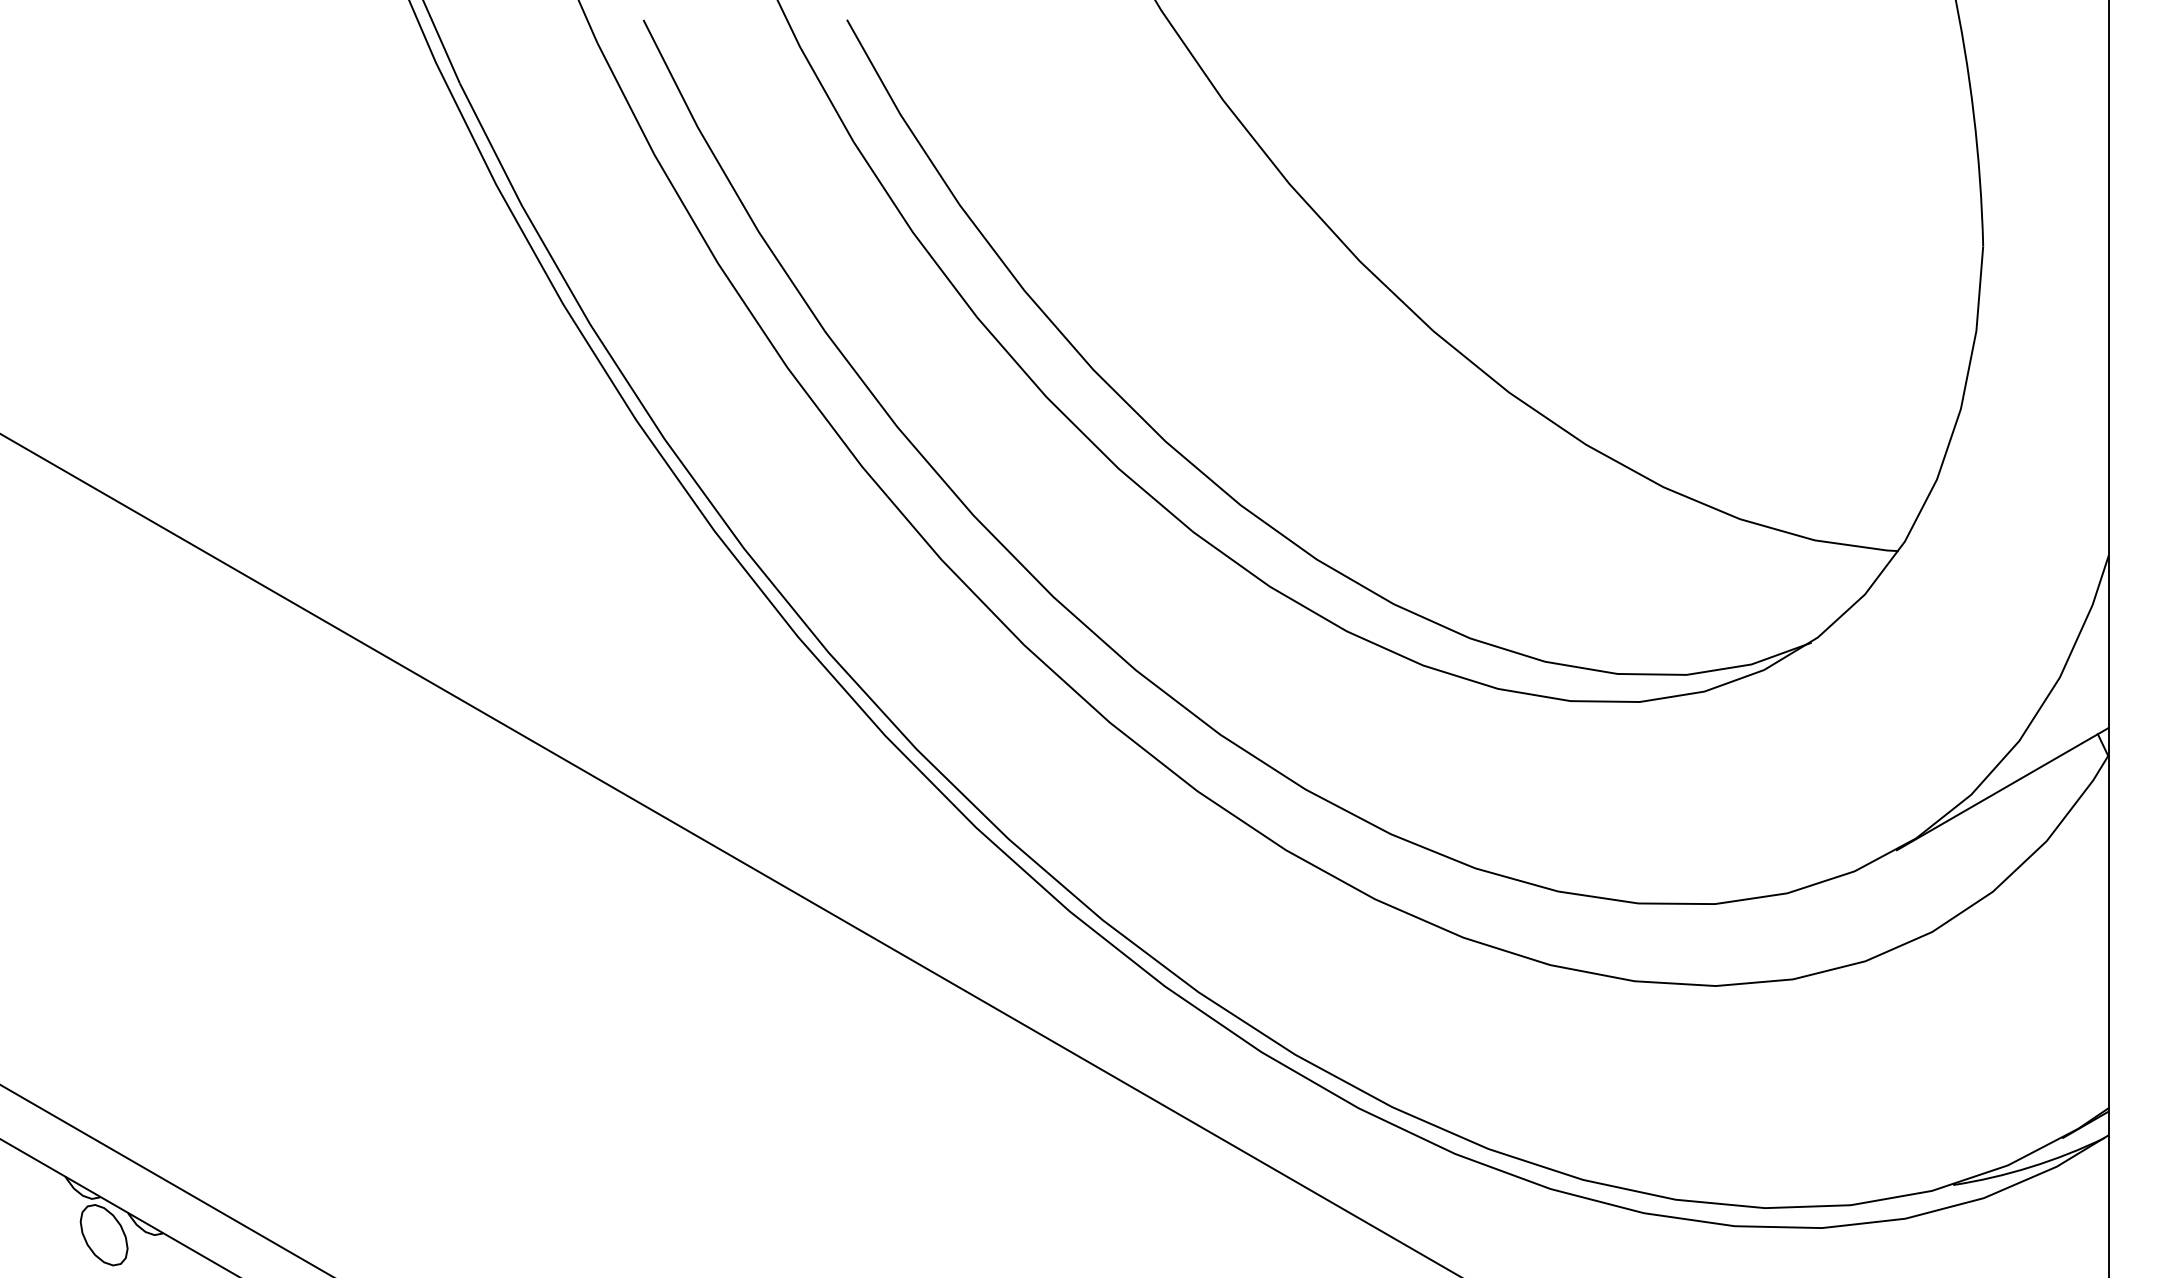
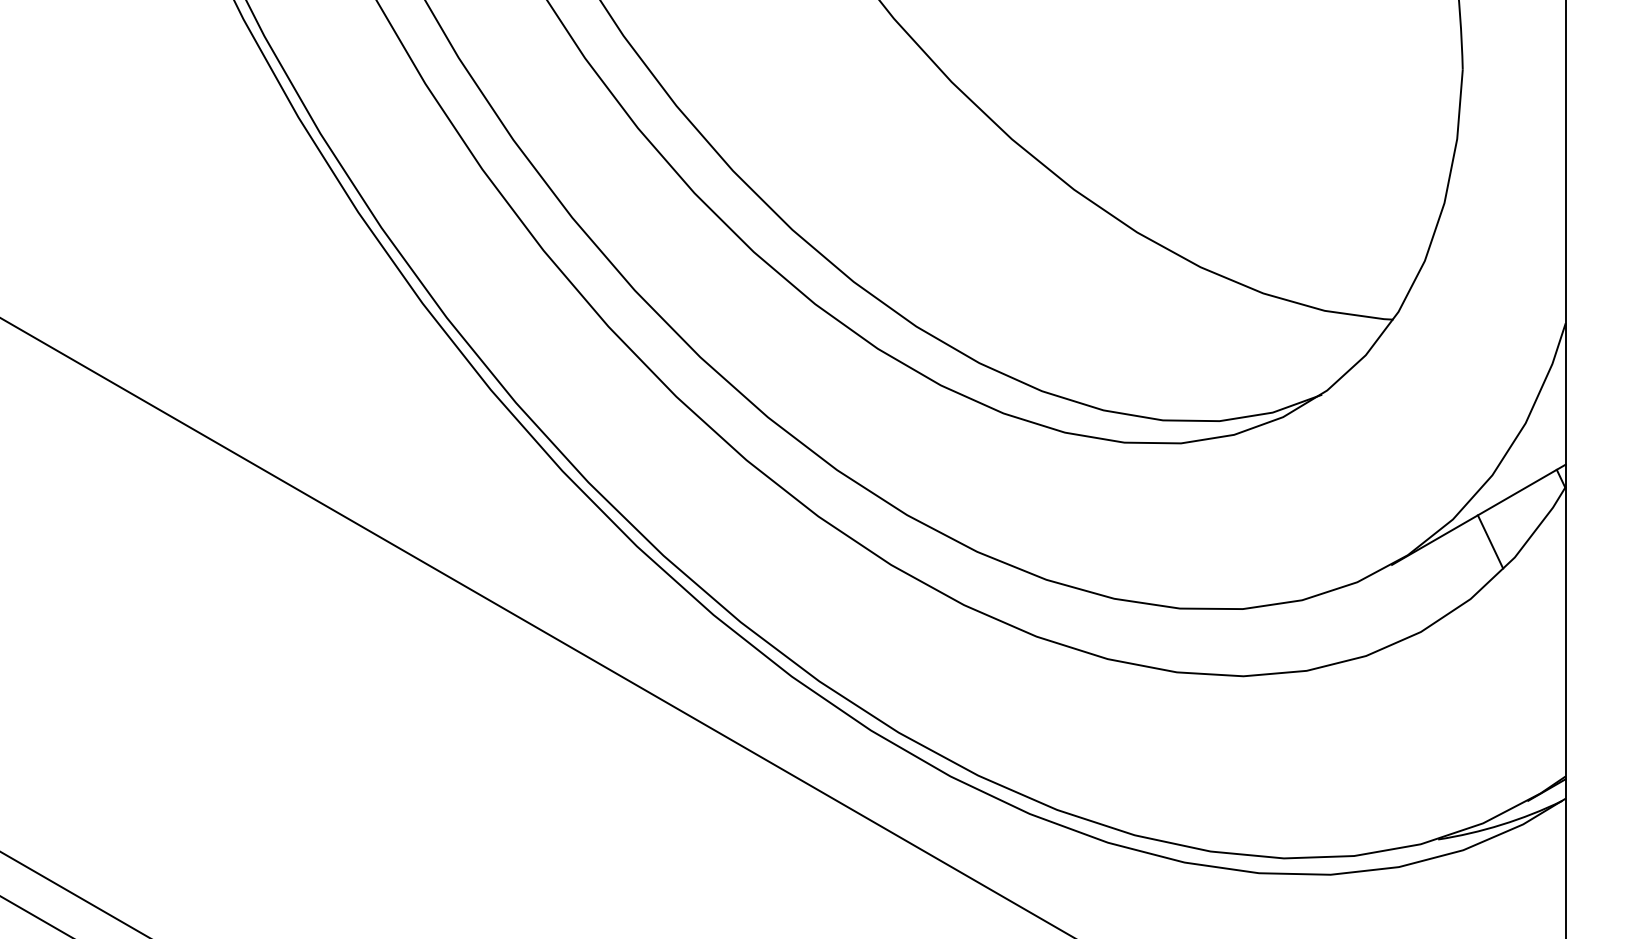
line: (2016, 821) -> (1490, 541), added

